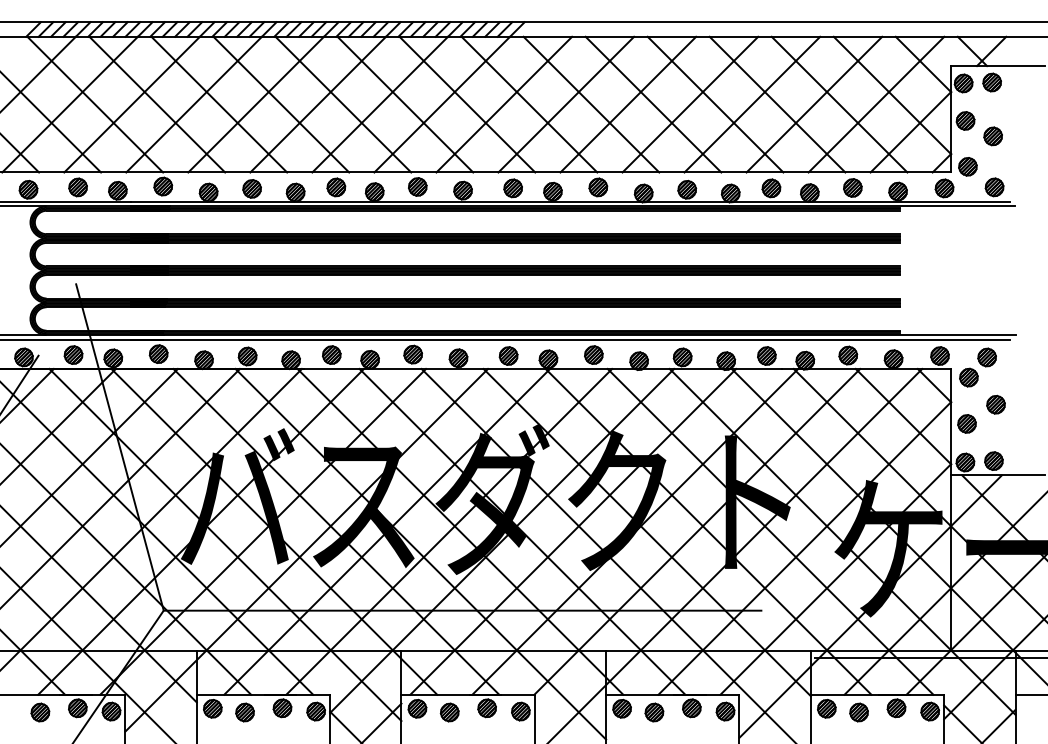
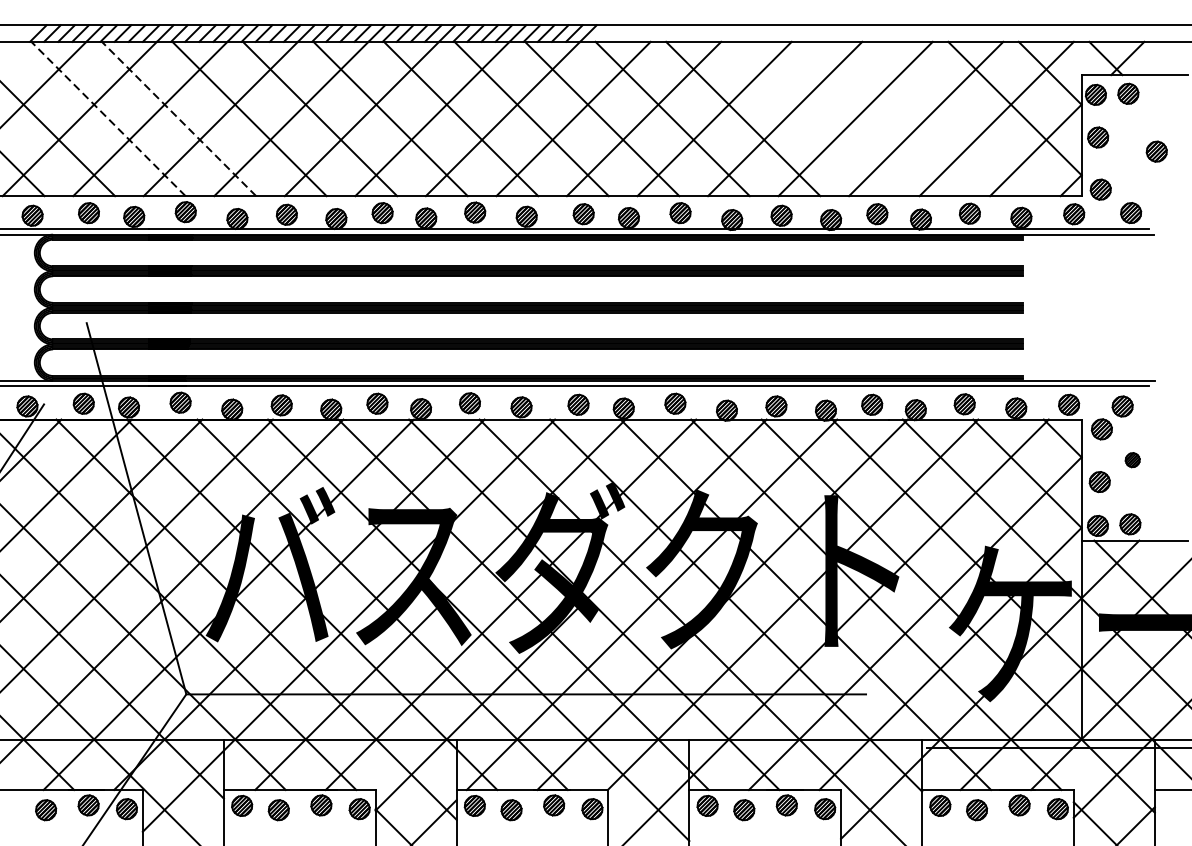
line: (95, 104) -> (108, 118), solid -> dashed
line: (157, 104) -> (179, 118), solid -> dashed
line: (715, 104) -> (813, 118), removed
line: (777, 104) -> (884, 118), removed
line: (839, 104) -> (954, 118), removed
part: (992, 136) -> (1156, 151), moved
part: (995, 404) -> (1132, 459), size x0.7

